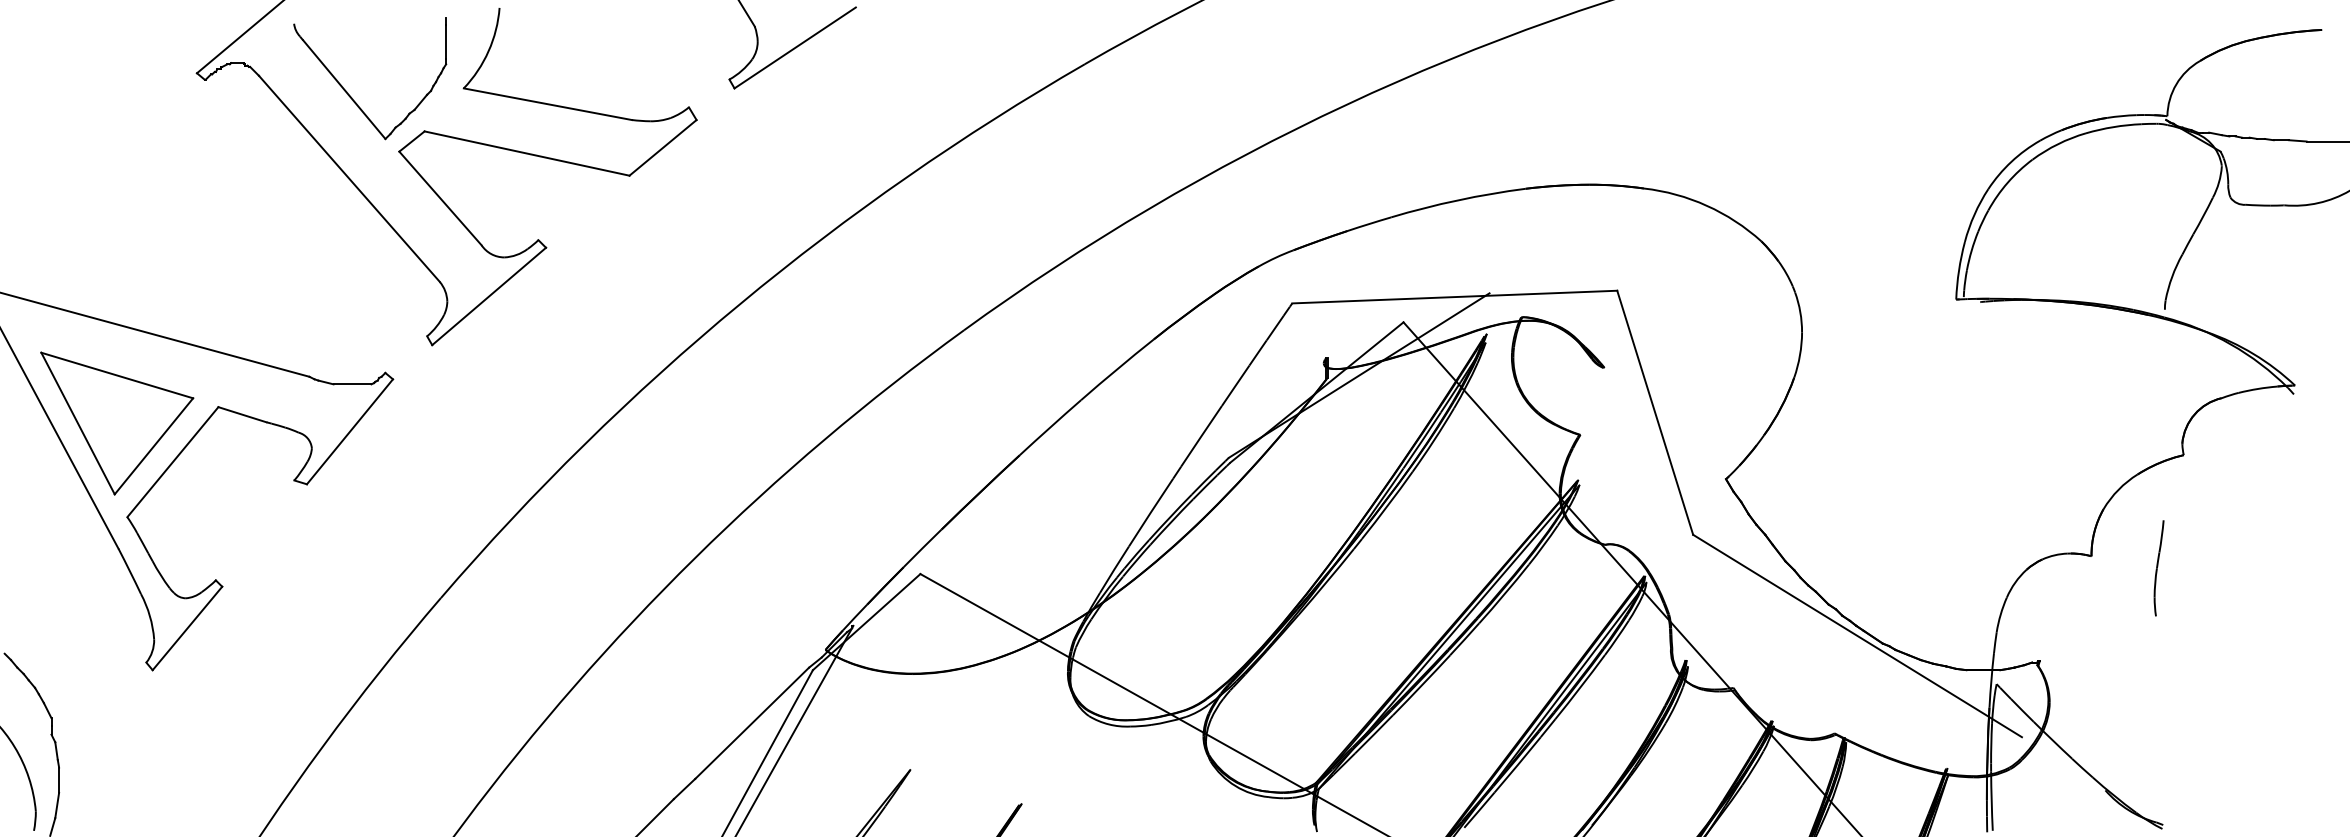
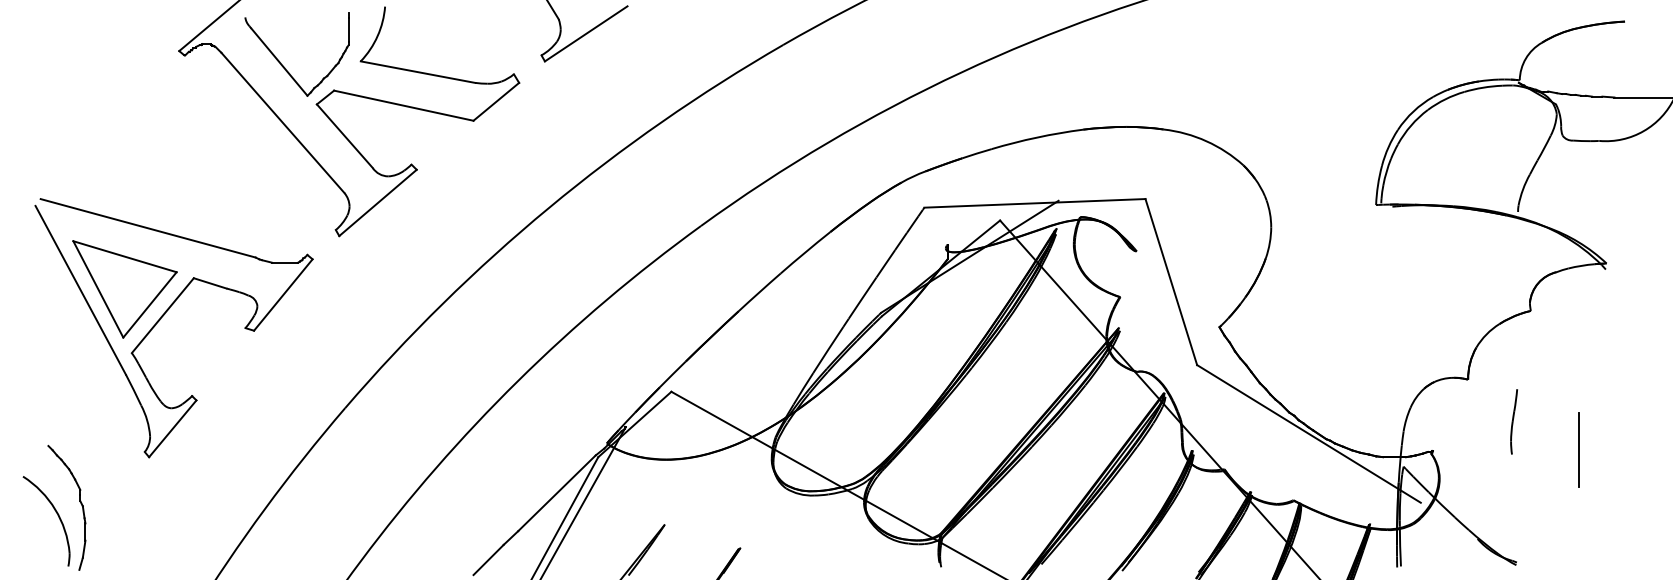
part: (2158, 567) -> (1513, 421), moved
line: (2255, 660) -> (1579, 450), added

